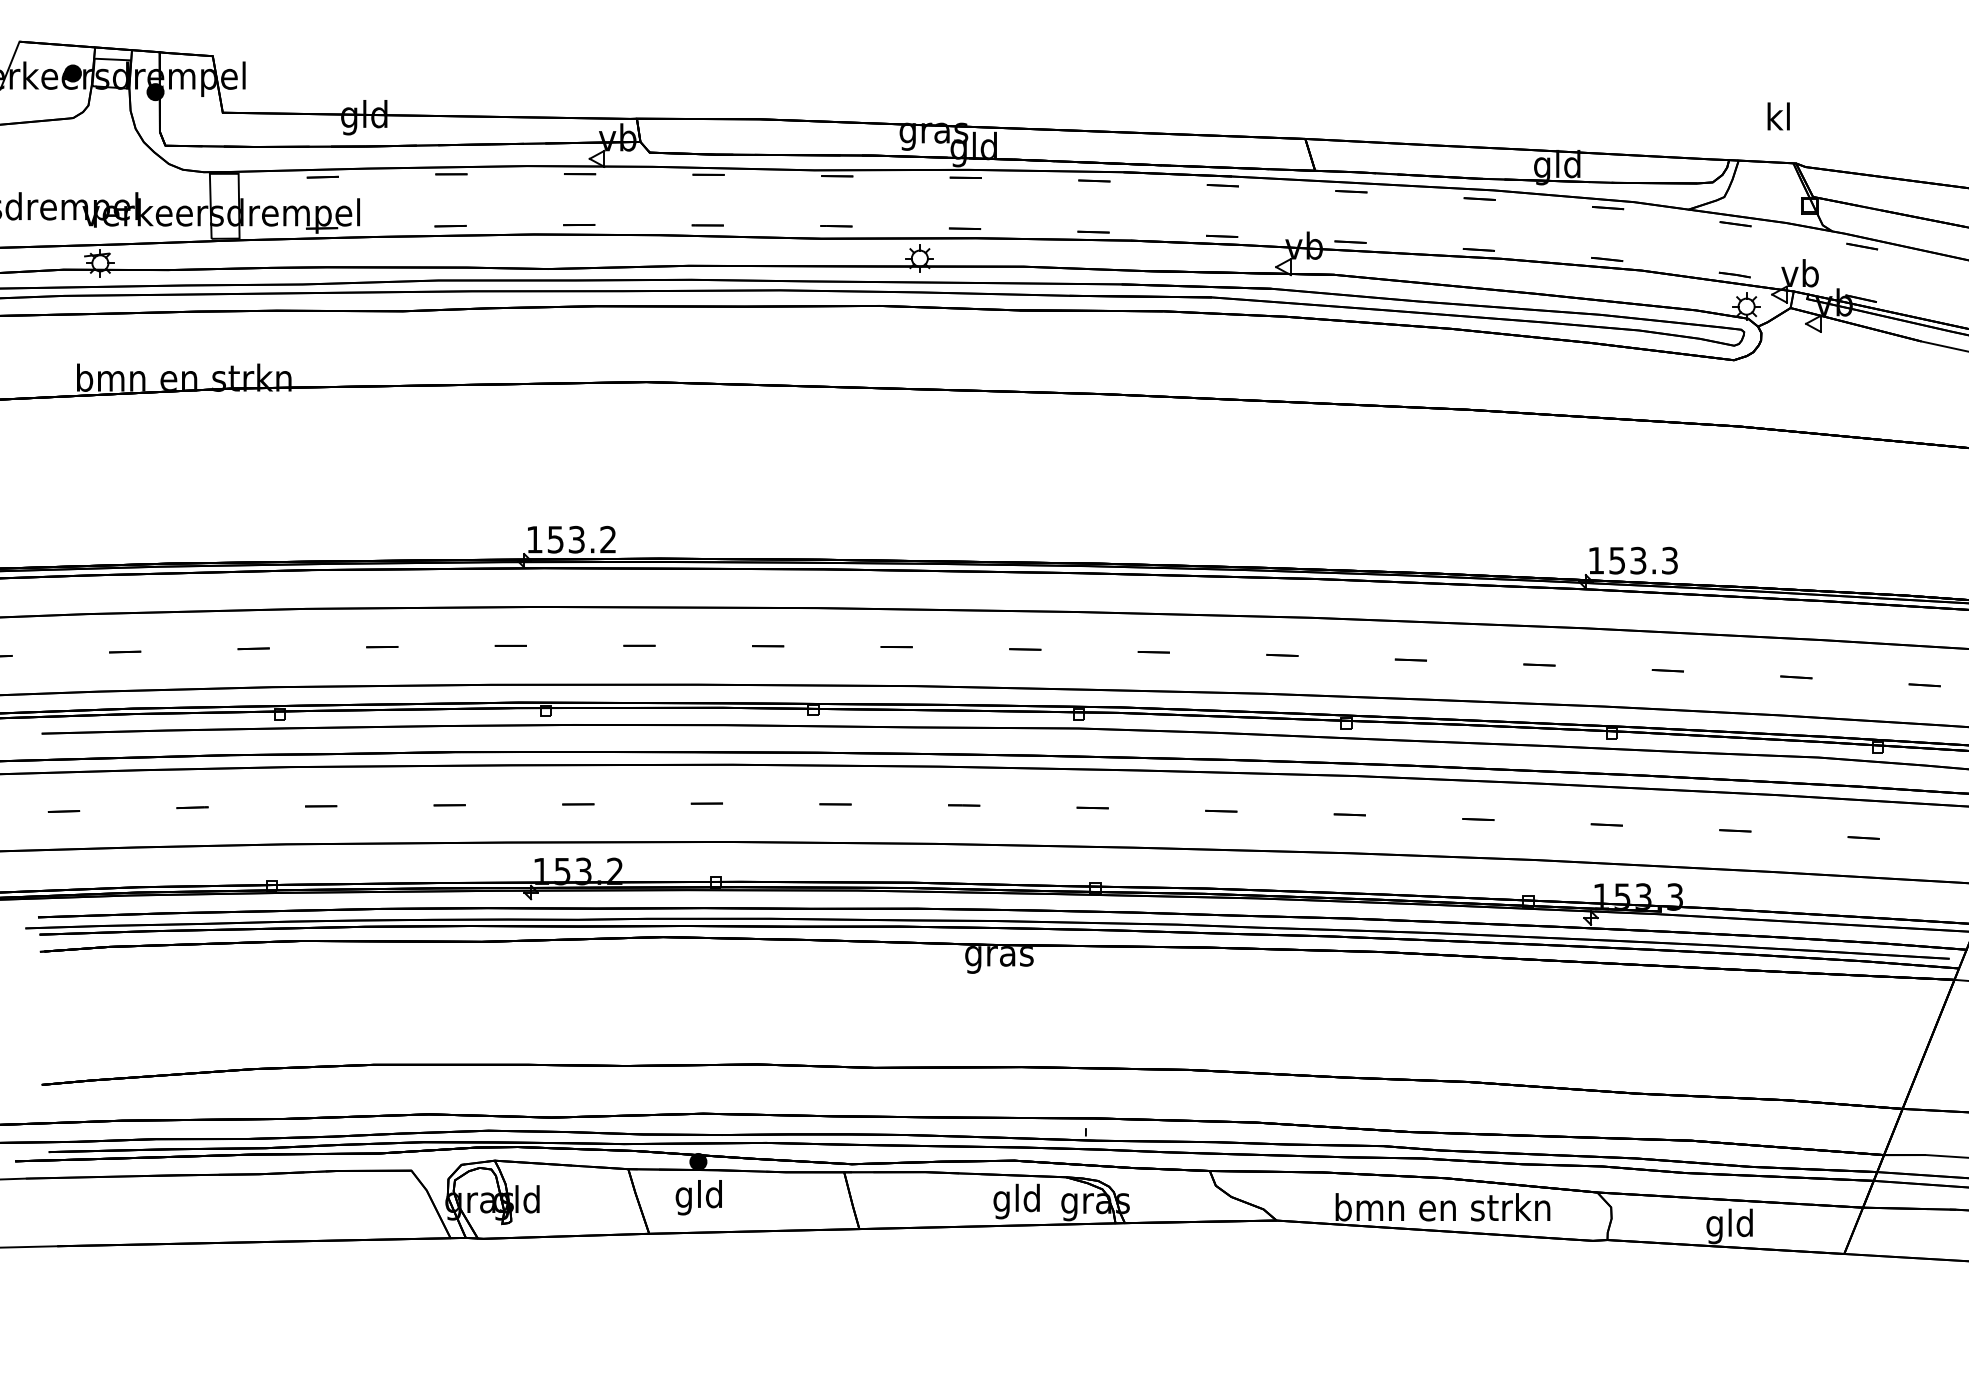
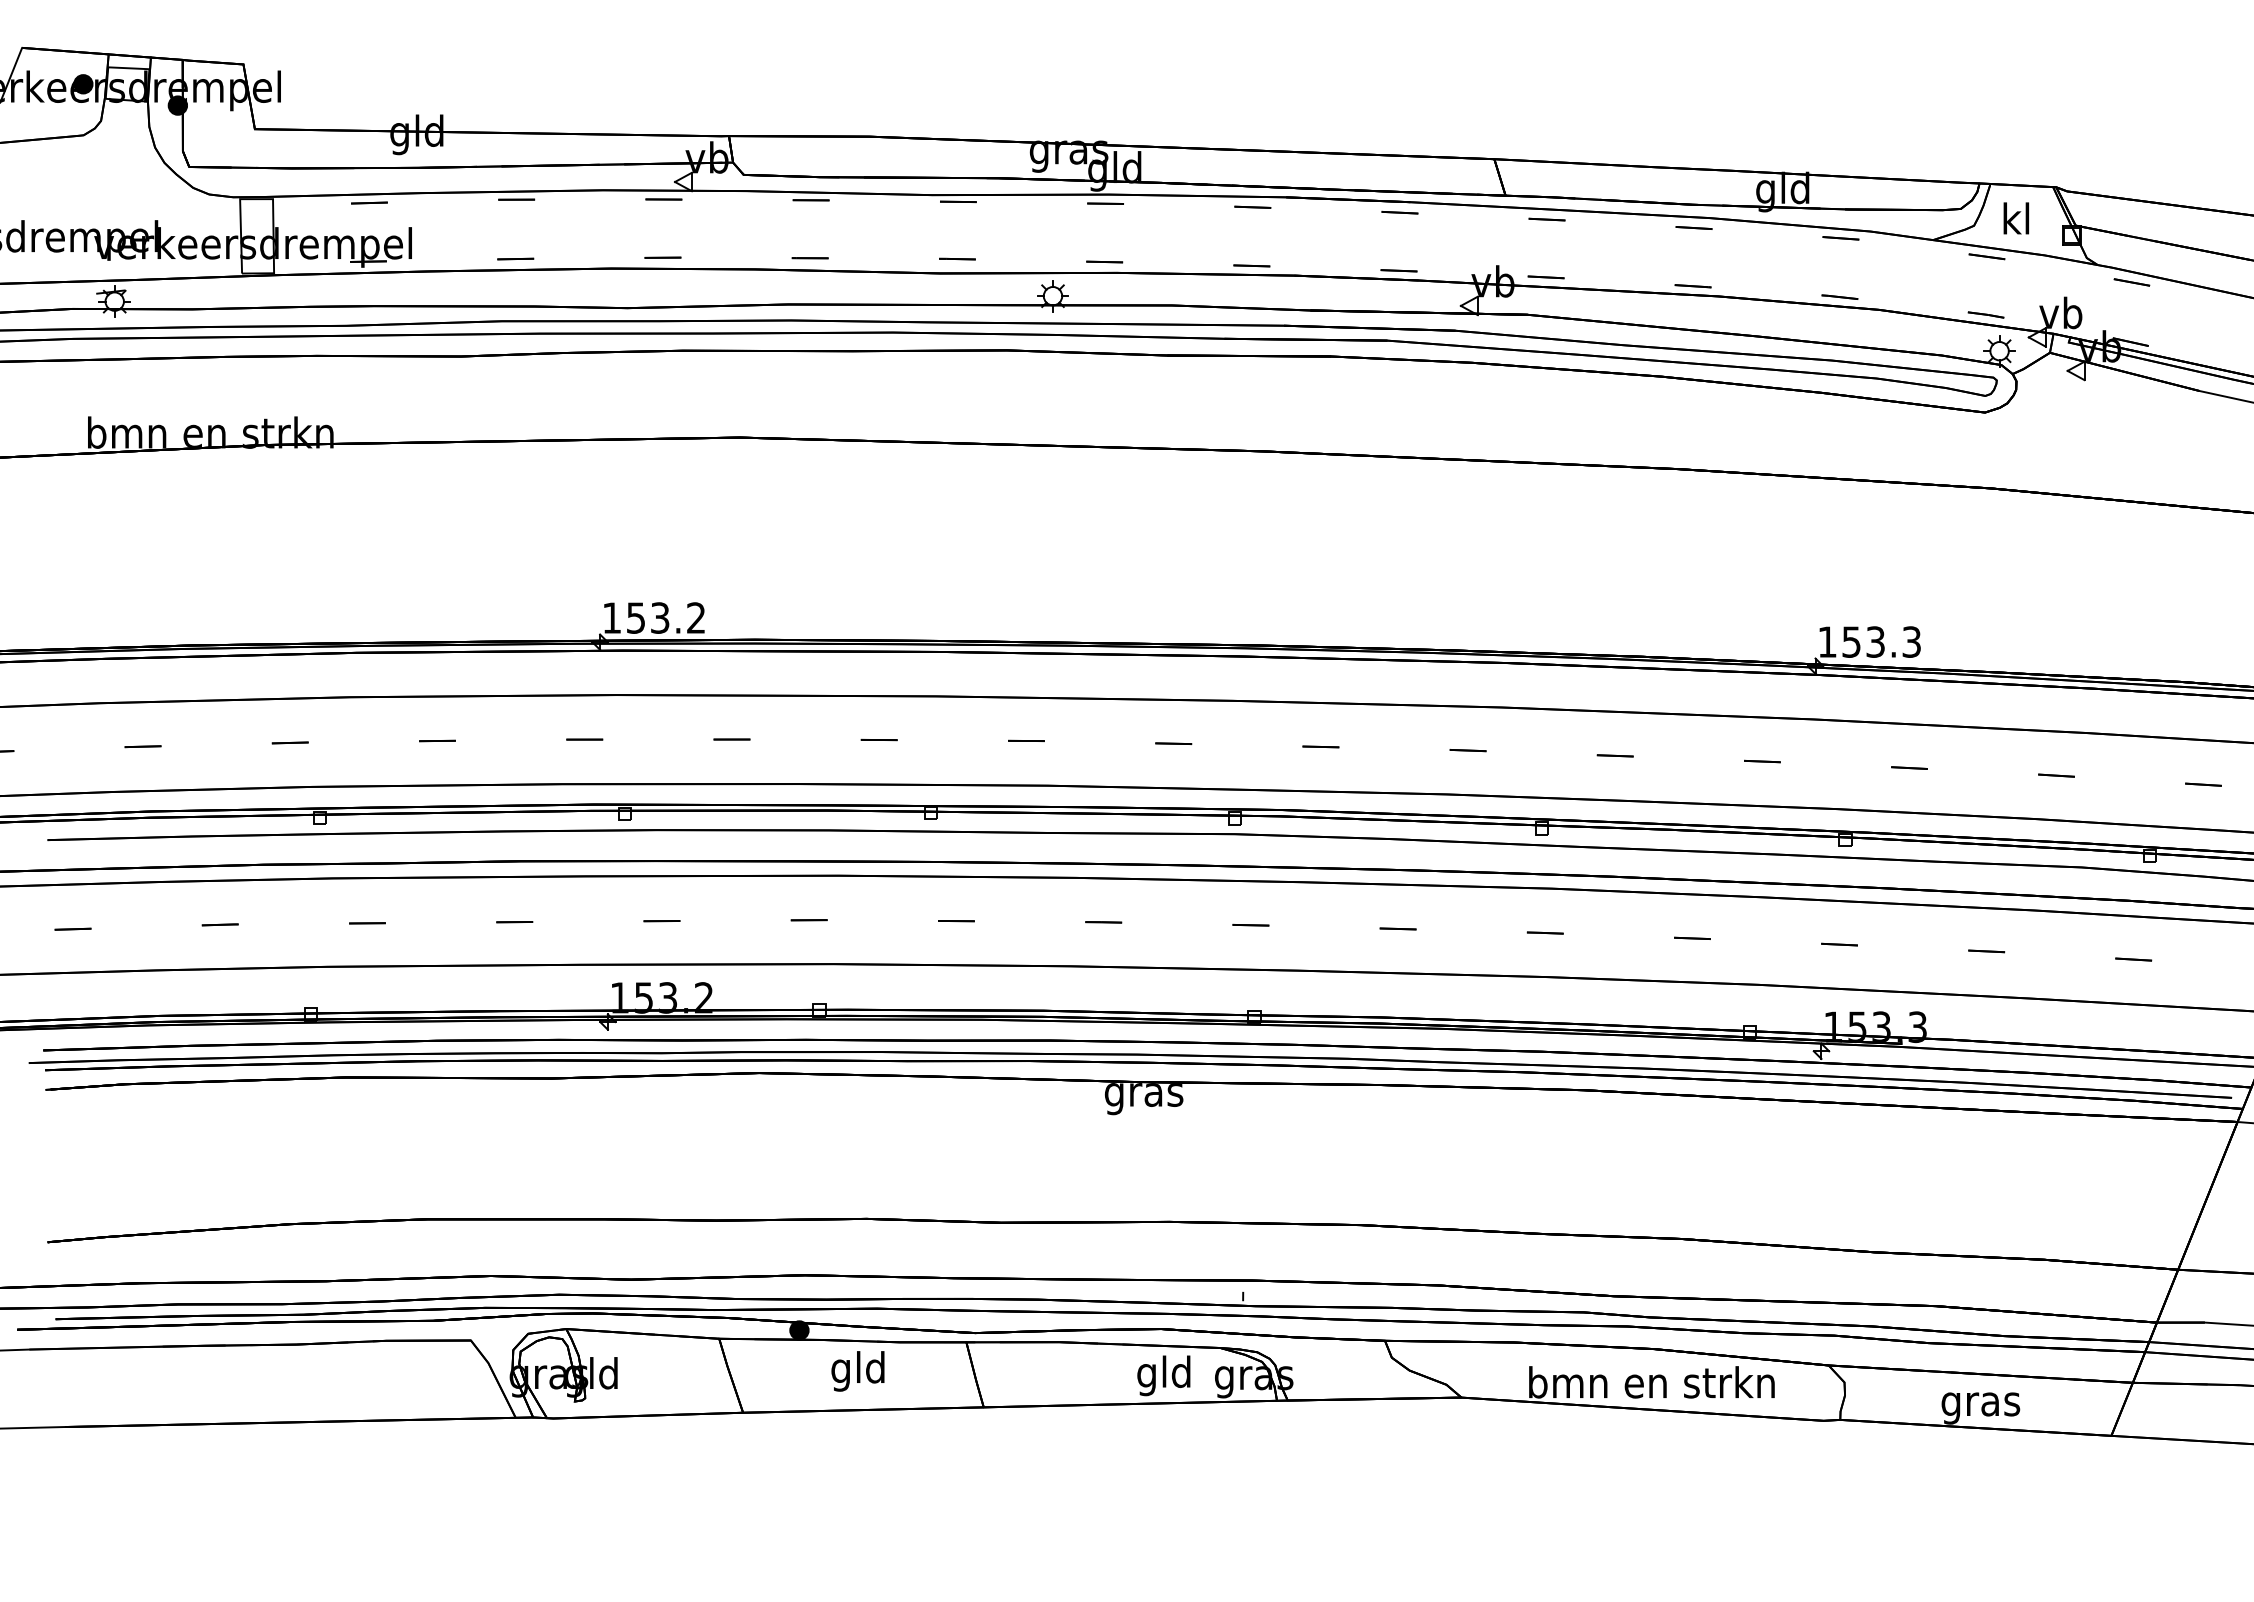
text: (1777, 116) -> (2015, 218), moved
text: (698, 1197) -> (857, 1371), moved
text: (1729, 1226) -> (1980, 1404), gld -> gras

